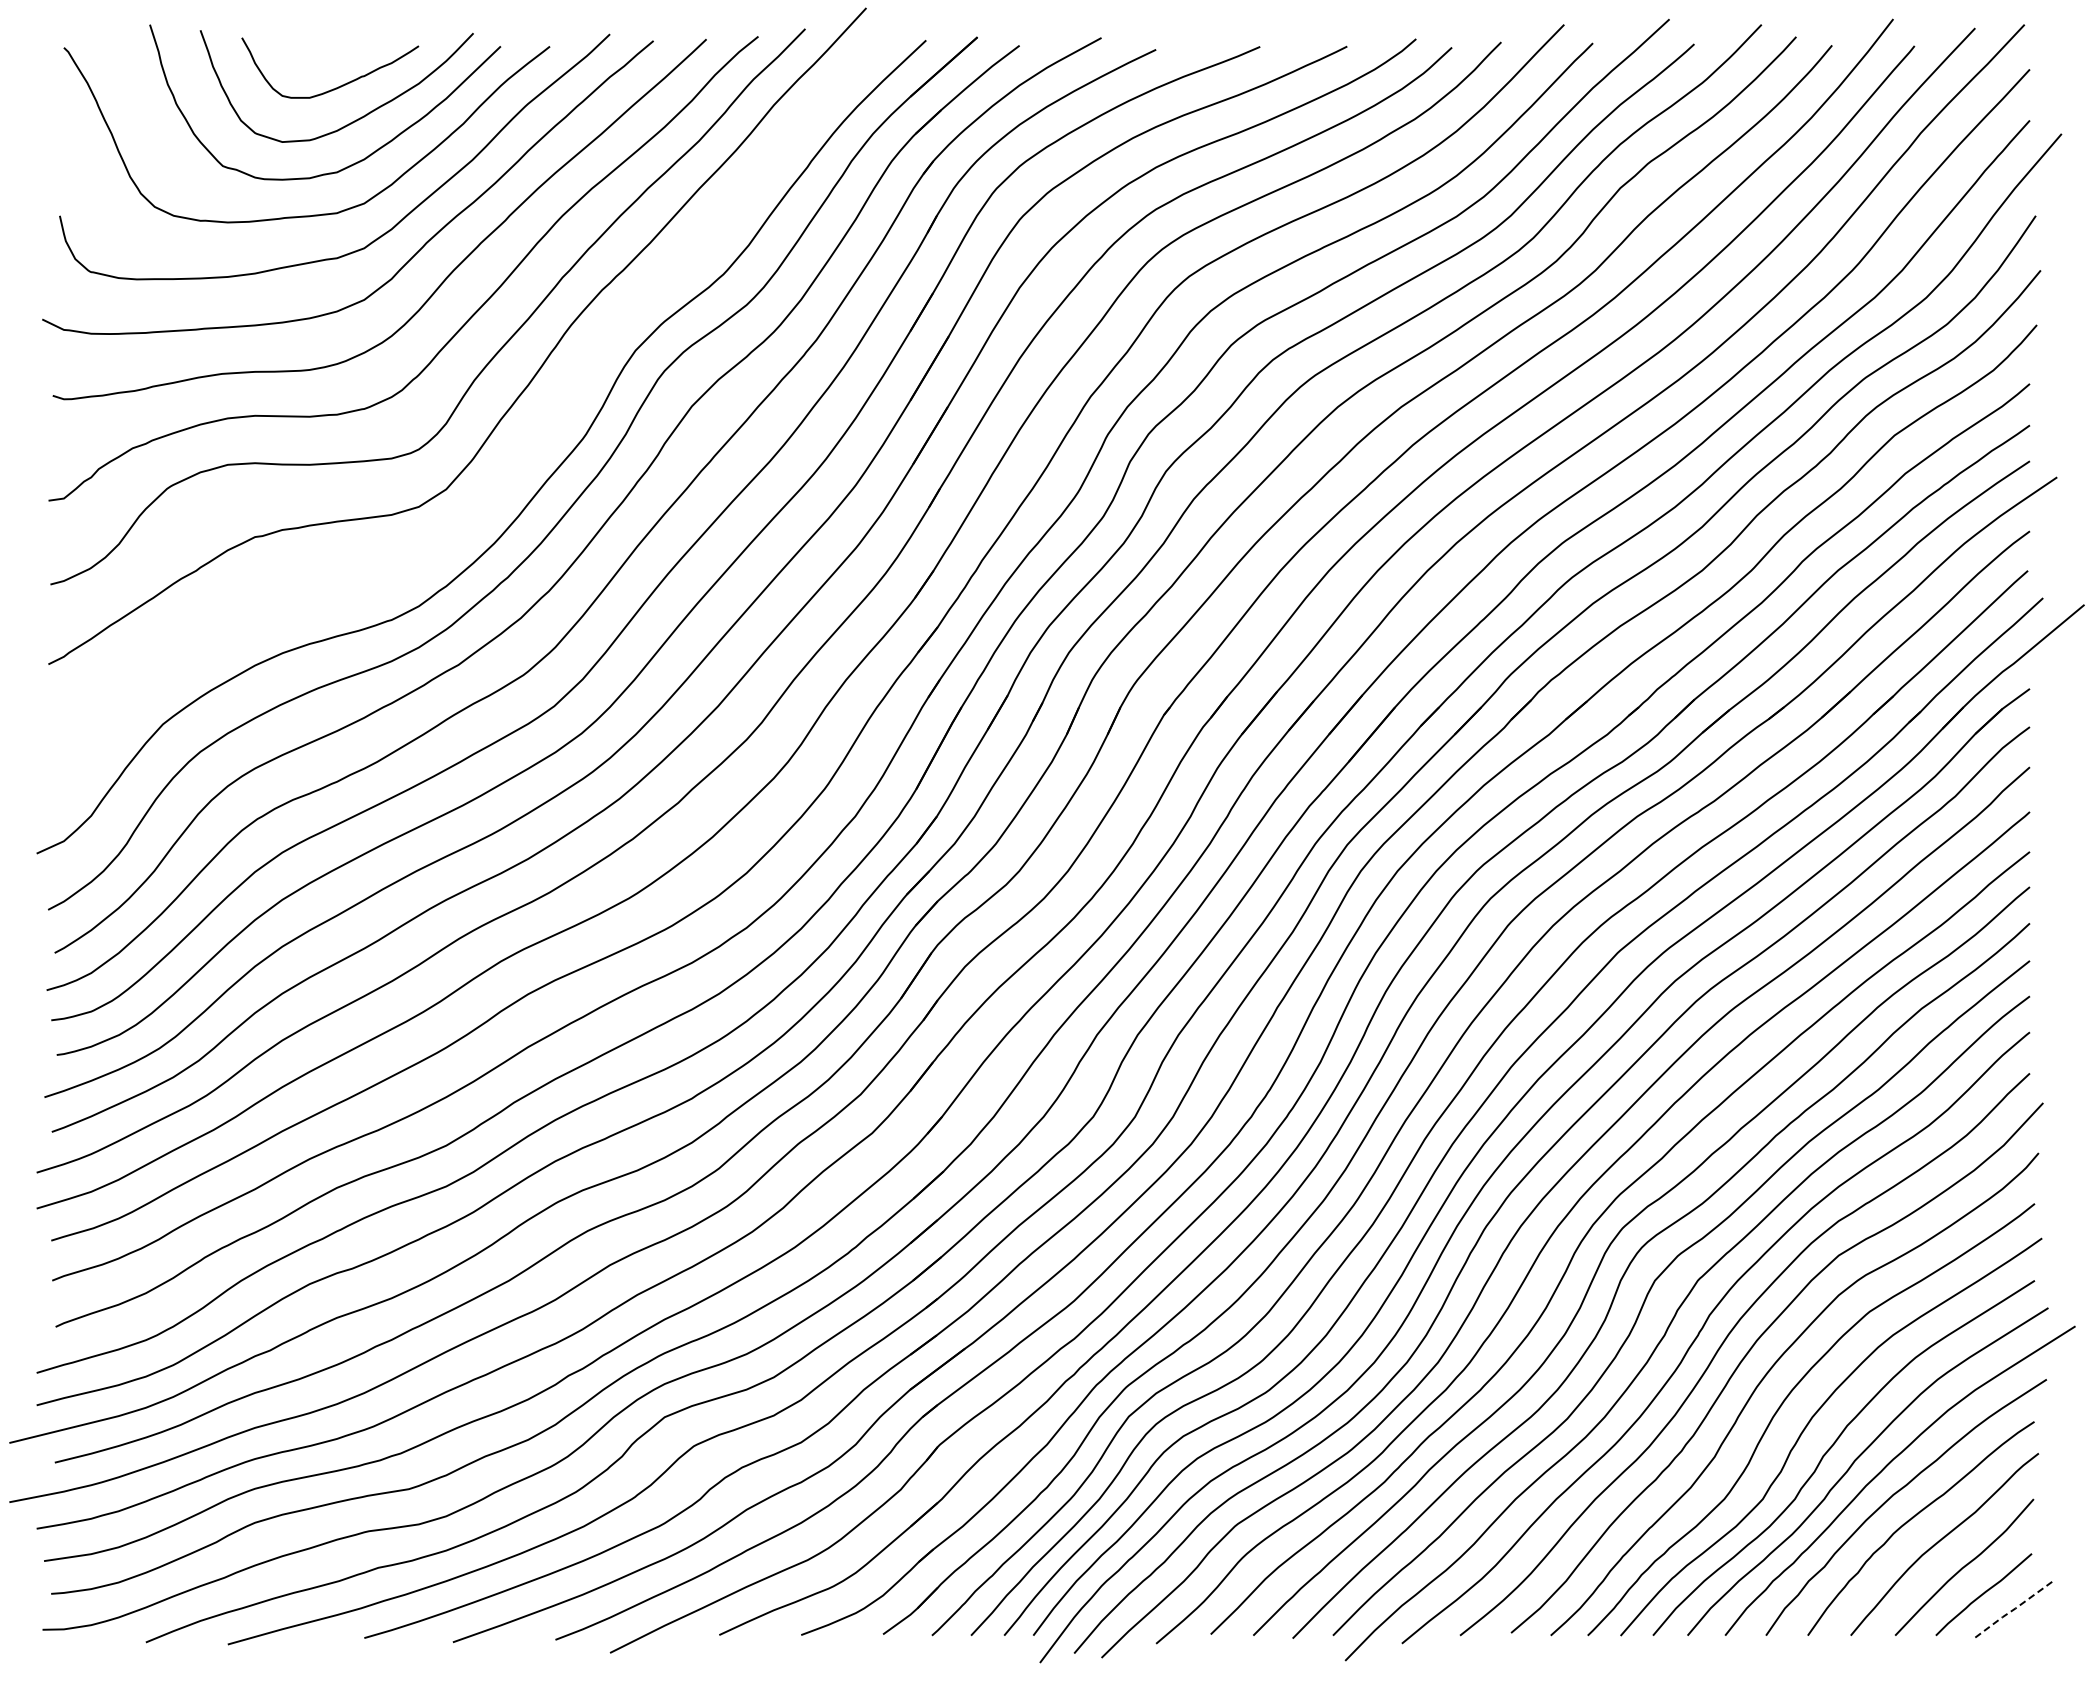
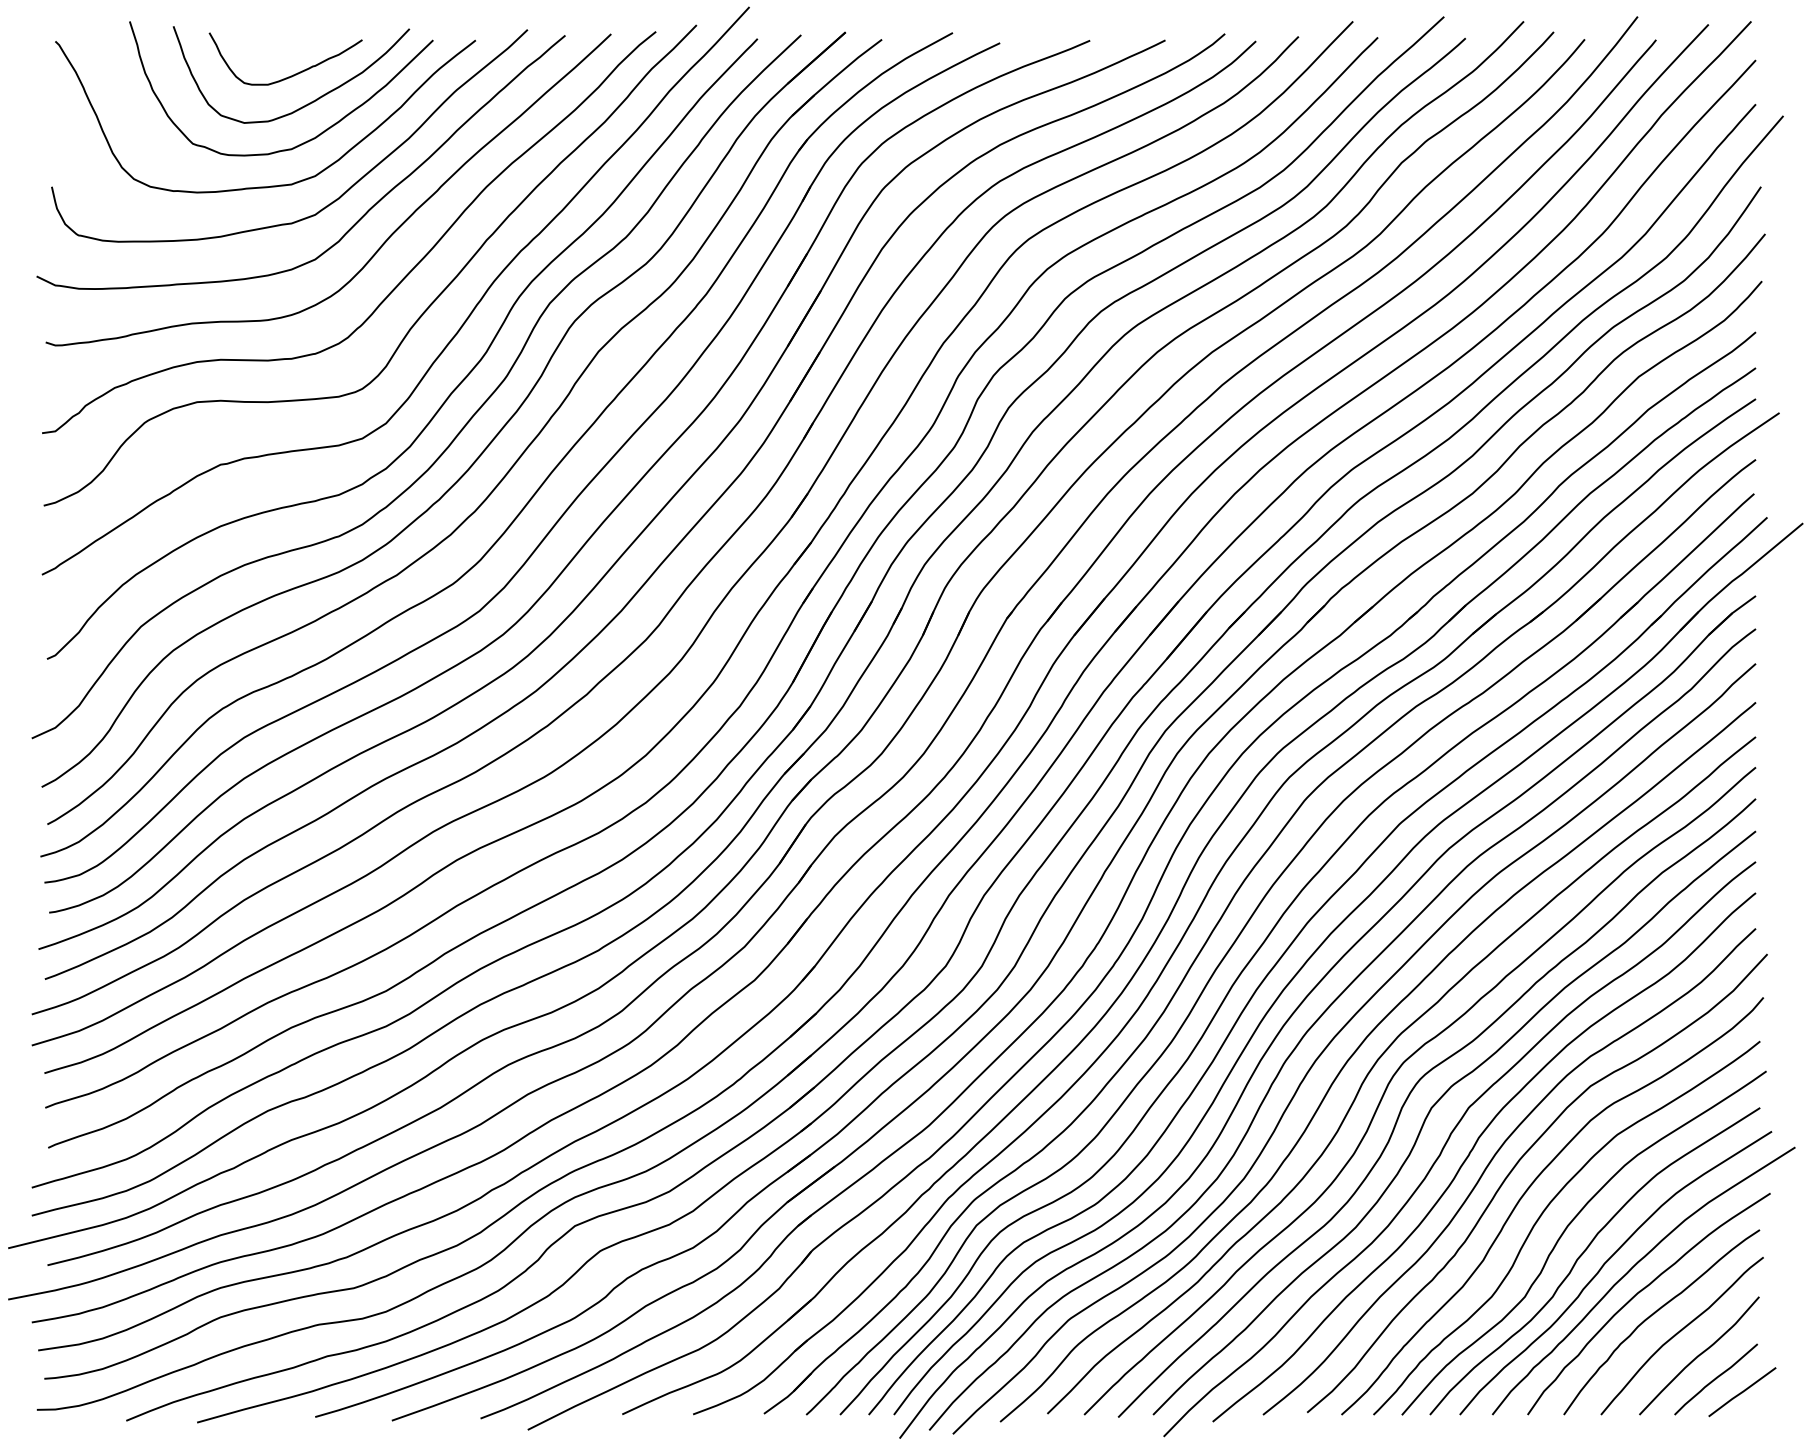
curve: (520, 454) -> (450, 393), added
line: (2014, 1609) -> (1742, 1392), dashed -> solid

